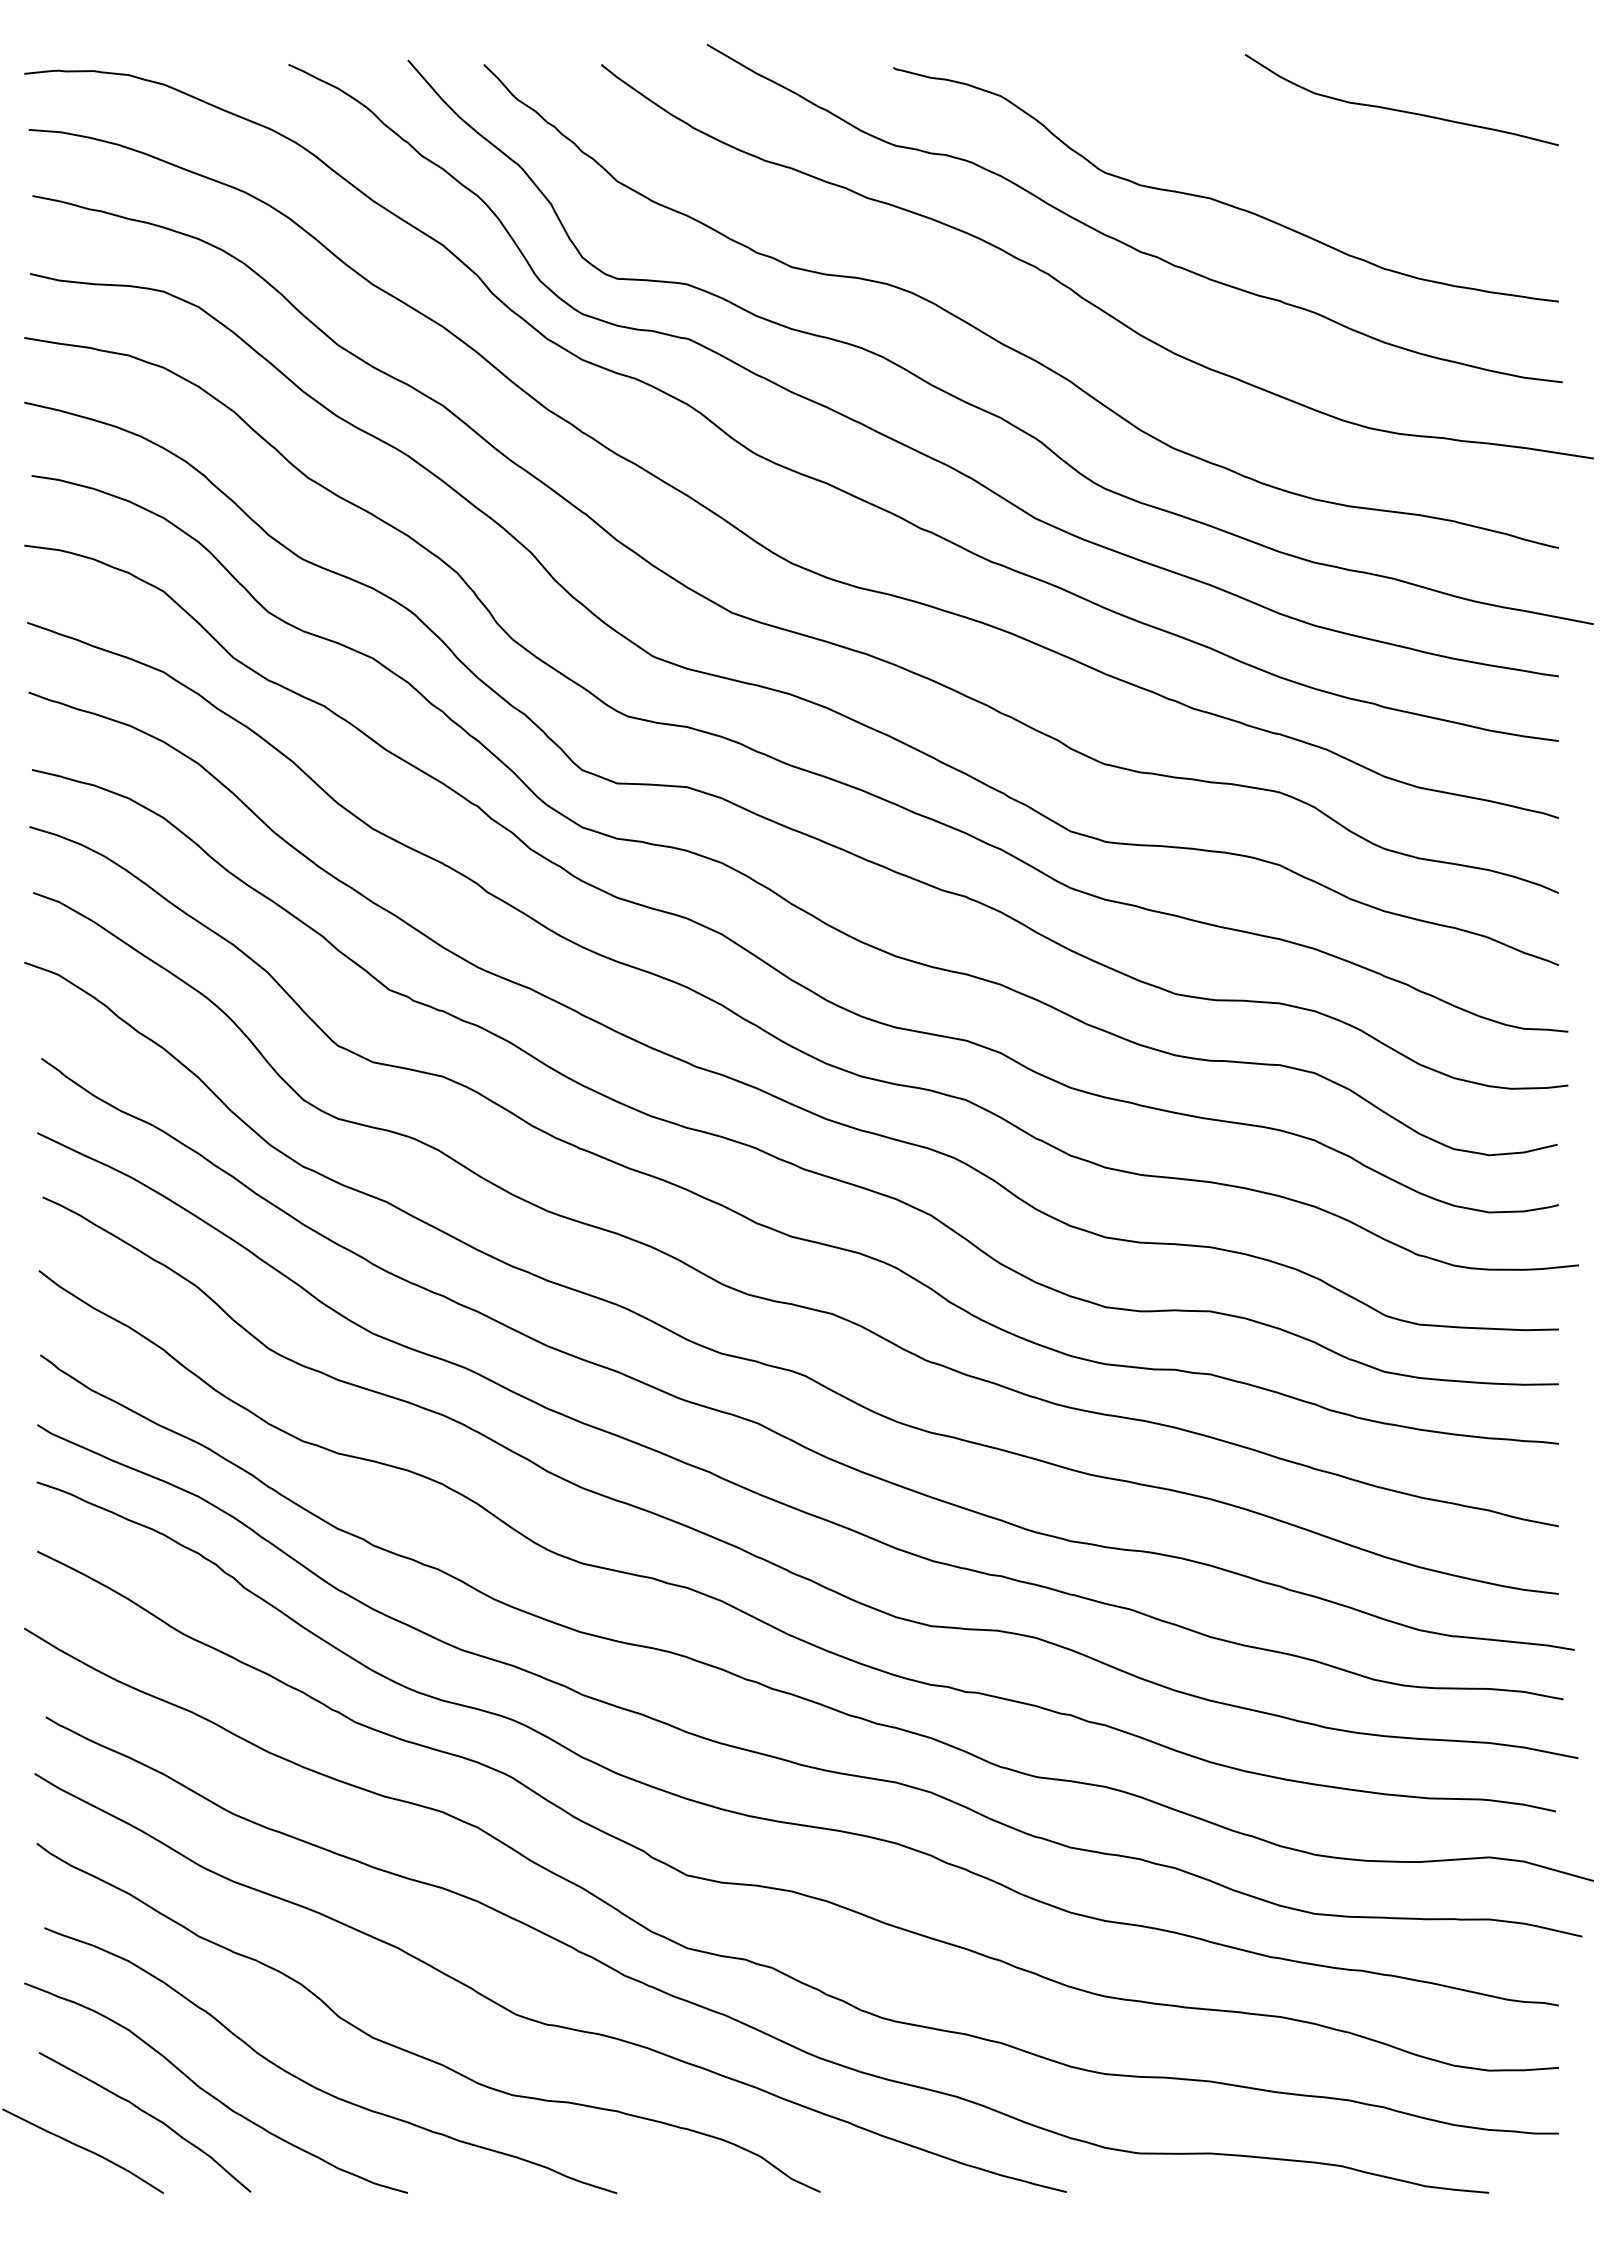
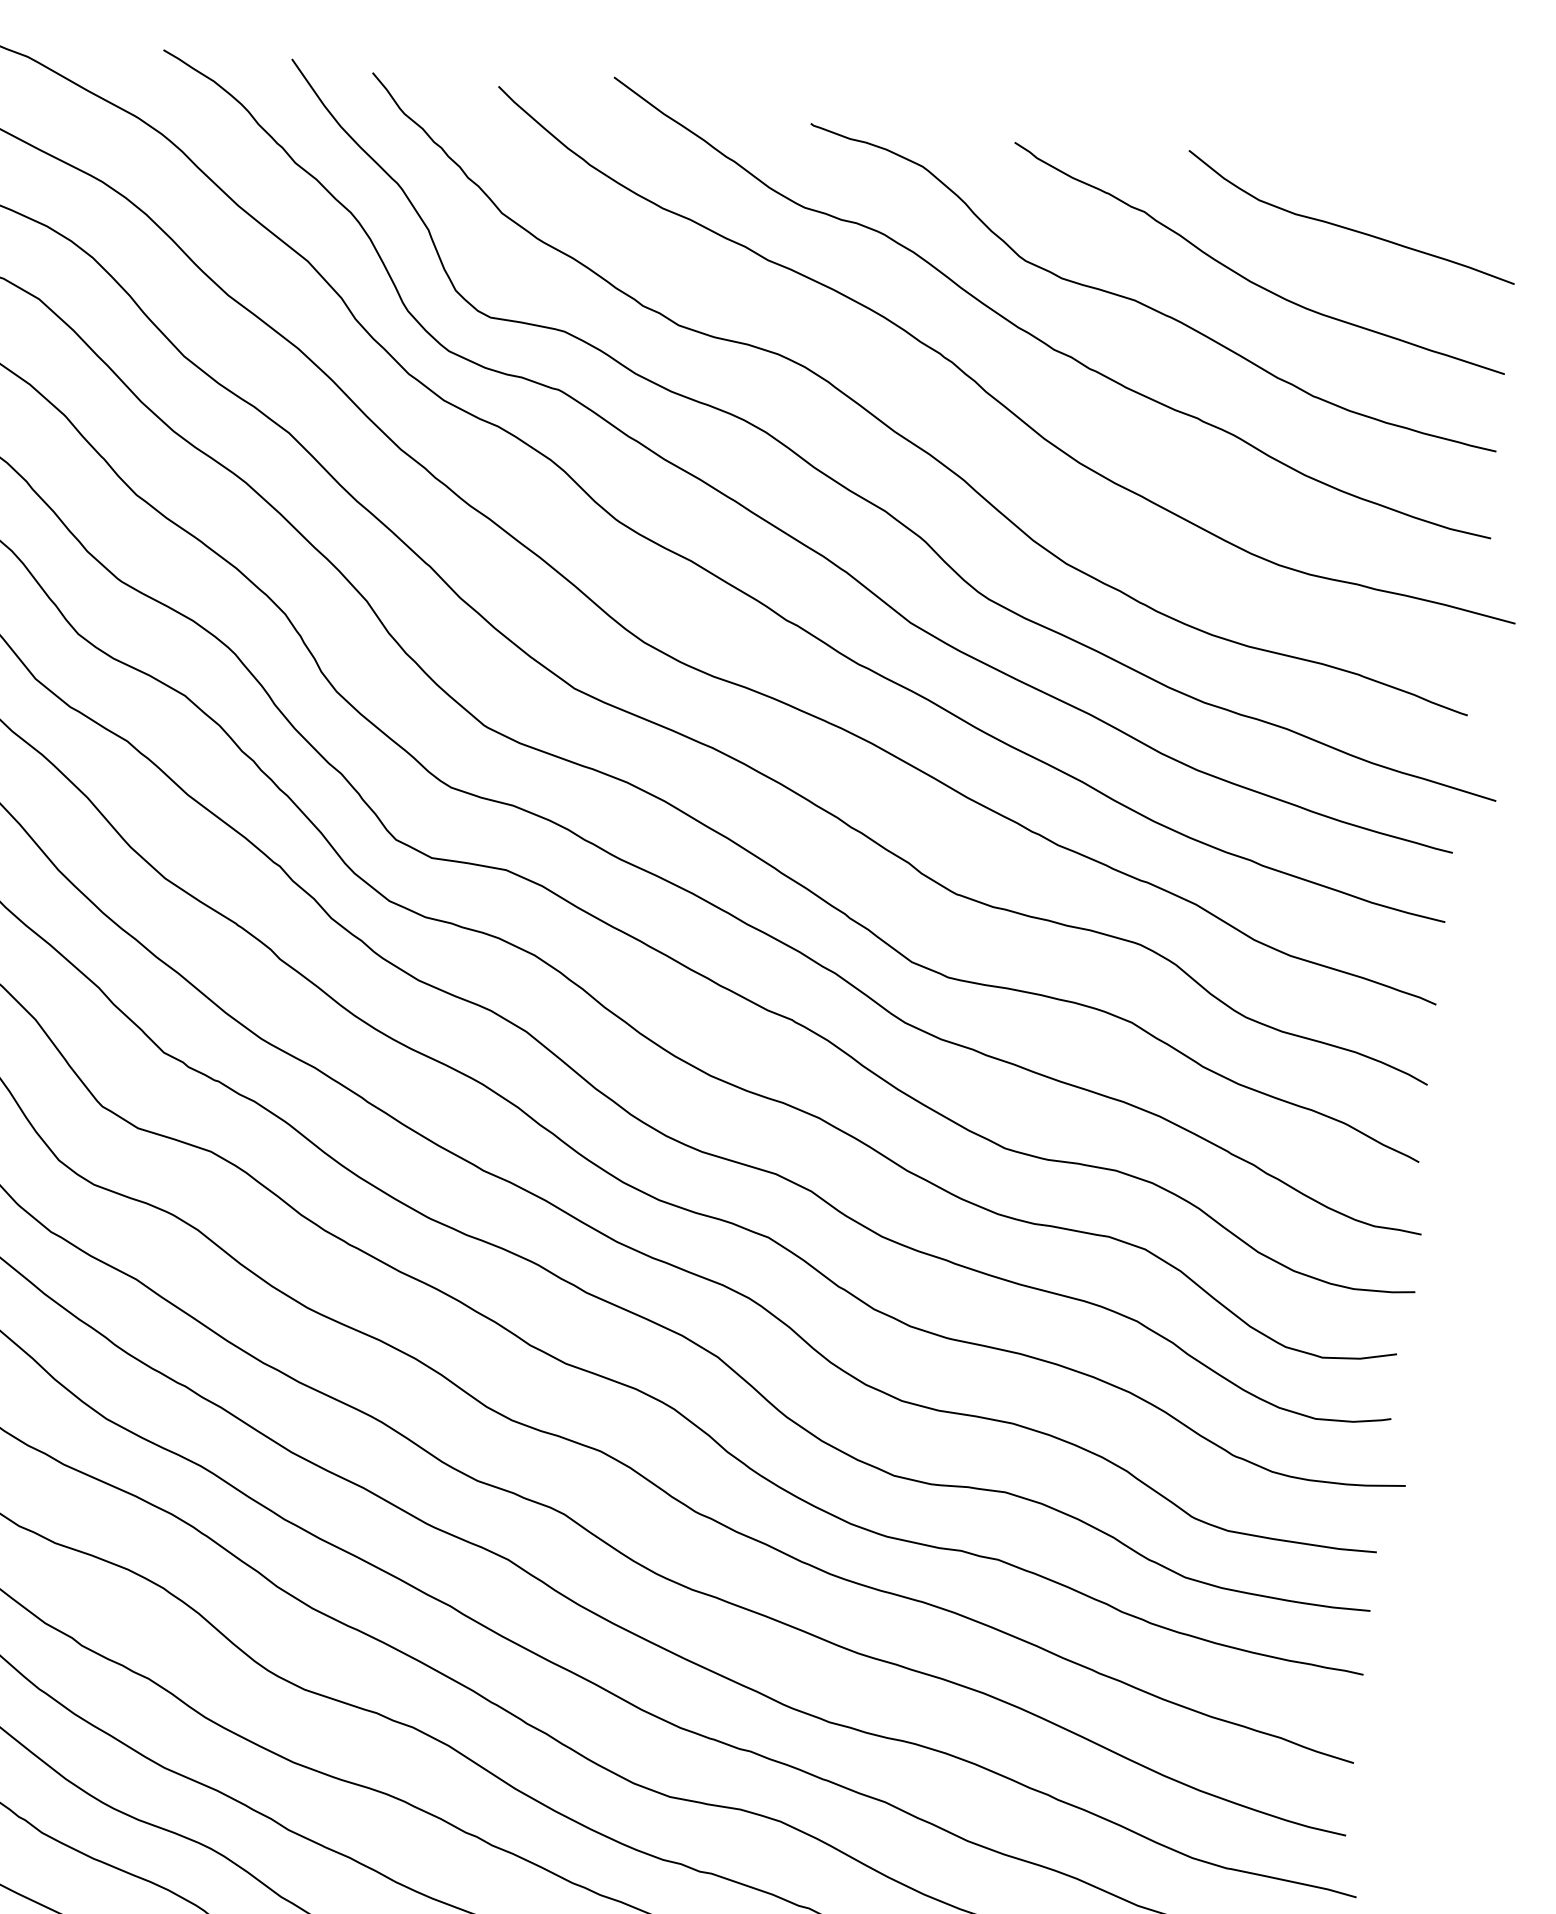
curve: (1311, 166) -> (1247, 278), added

